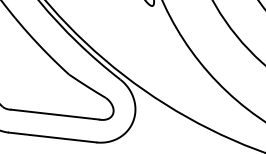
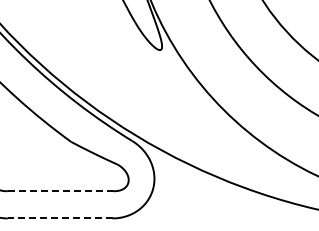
line: (55, 115) -> (60, 191), solid -> dashed
line: (52, 137) -> (59, 218), solid -> dashed

